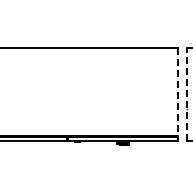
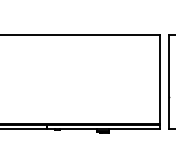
line: (178, 92) -> (160, 79), dashed -> solid
line: (187, 94) -> (169, 81), dashed -> solid

